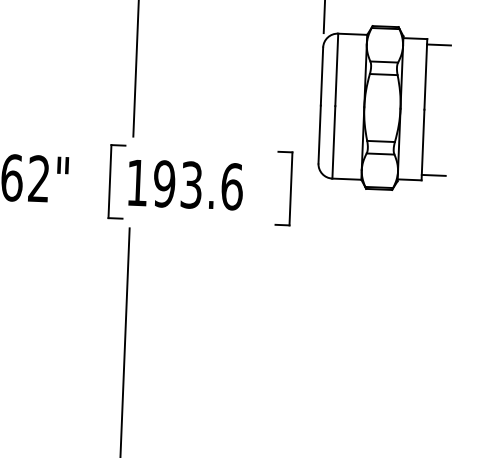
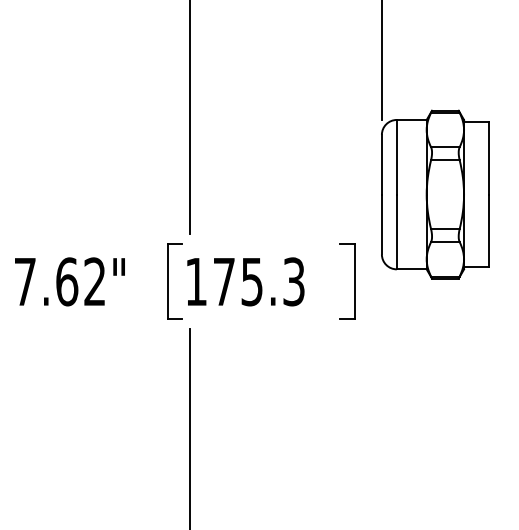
line: (438, 45) -> (500, 127), removed
line: (433, 175) -> (500, 261), removed
text: (198, 185) -> (259, 281), 193.6 -> 175.3

